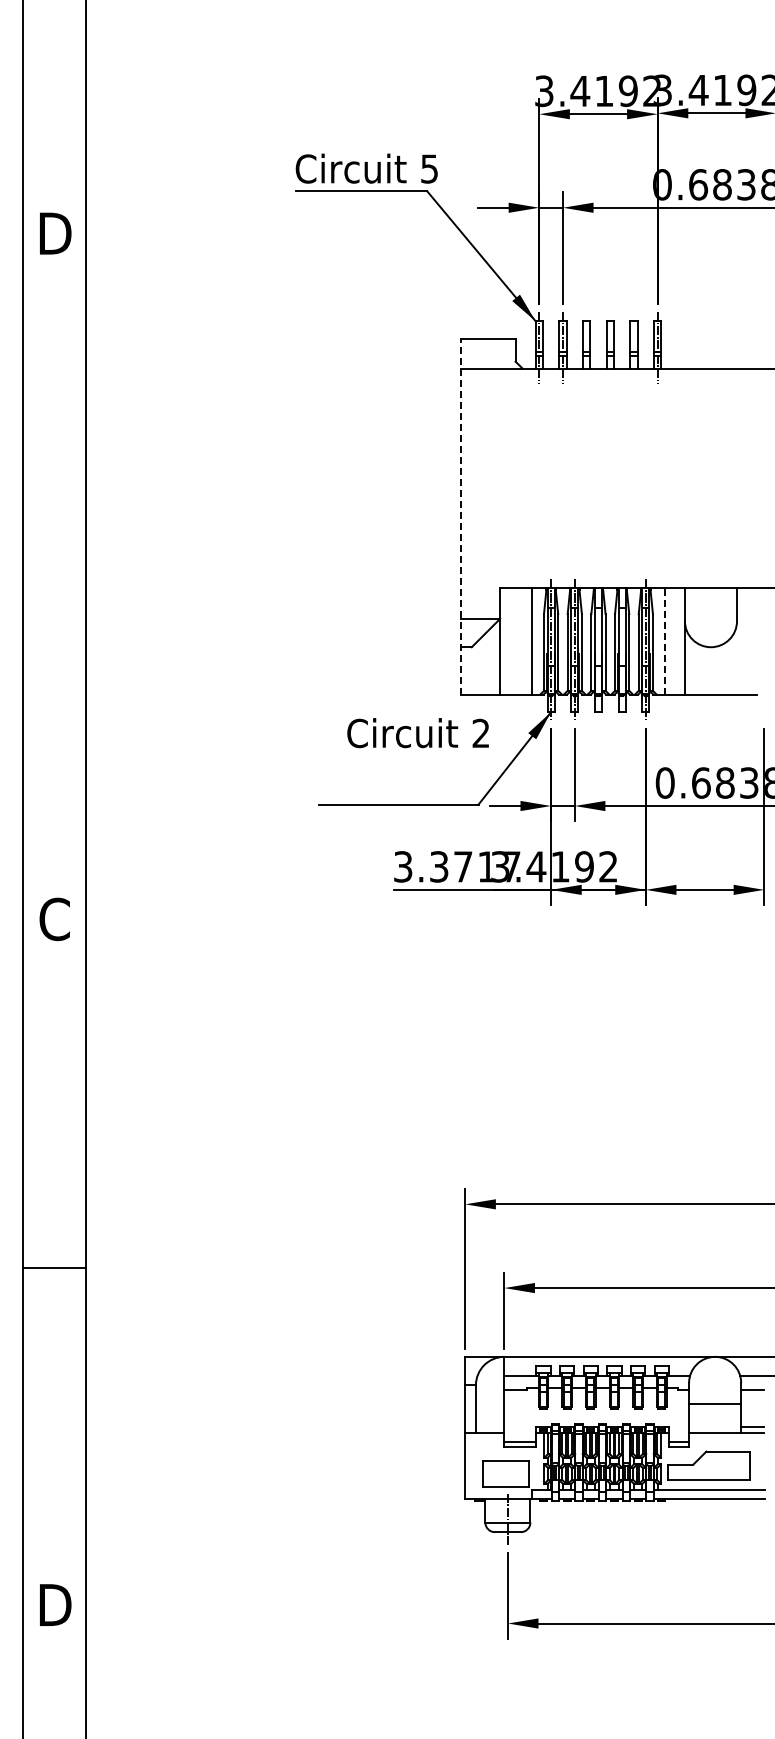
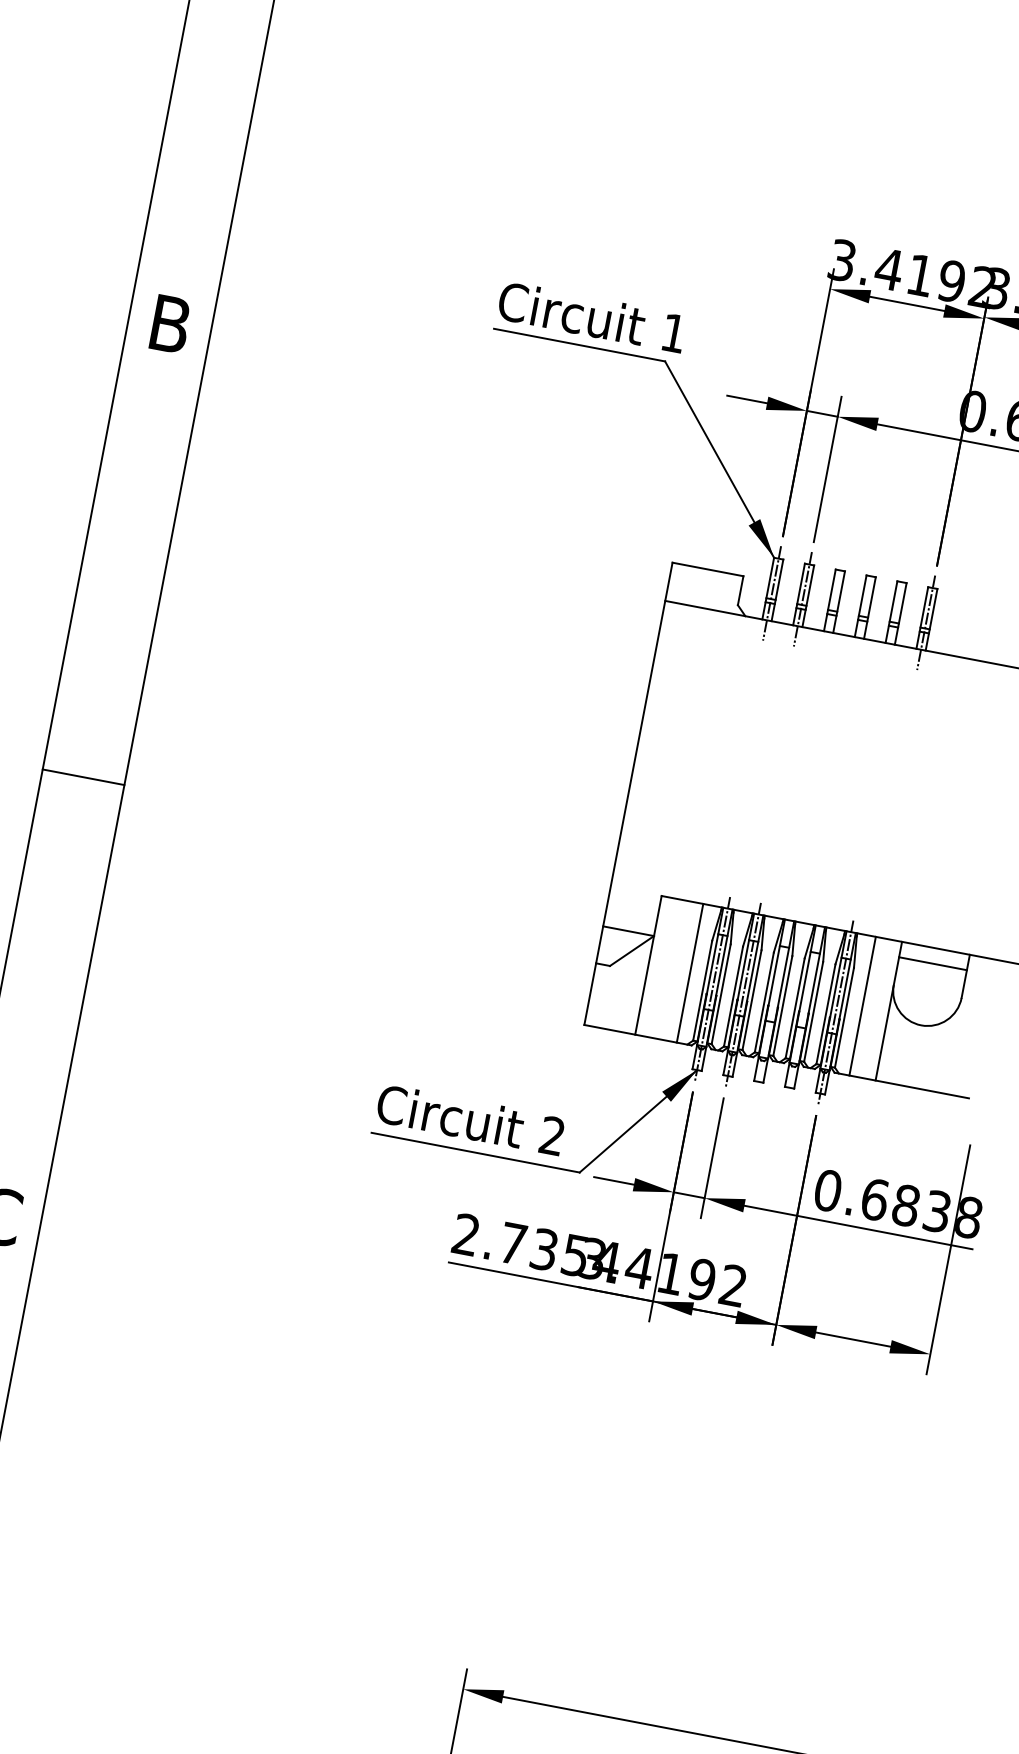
text: (429, 168) -> (673, 332), 5 -> 1
text: (55, 233) -> (171, 324), D -> B
line: (461, 516) -> (629, 793), dashed -> solid
line: (54, 581) -> (83, 776), added
line: (710, 599) -> (932, 963), added
line: (664, 640) -> (862, 1005), dashed -> solid
text: (417, 733) -> (469, 1120), moved
text: (457, 866) -> (537, 1247), 3.3717 -> 2.7354

